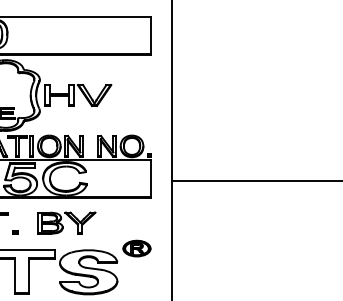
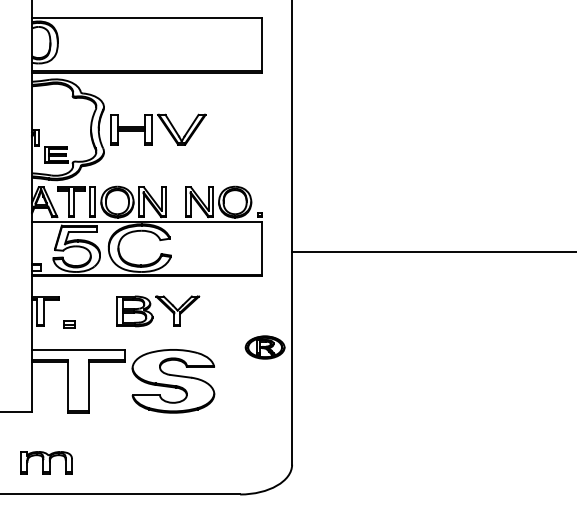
part: (62, 224) -> (152, 313), moved
part: (15, 231) -> (69, 323), size x1.6
part: (136, 248) -> (264, 347), moved

